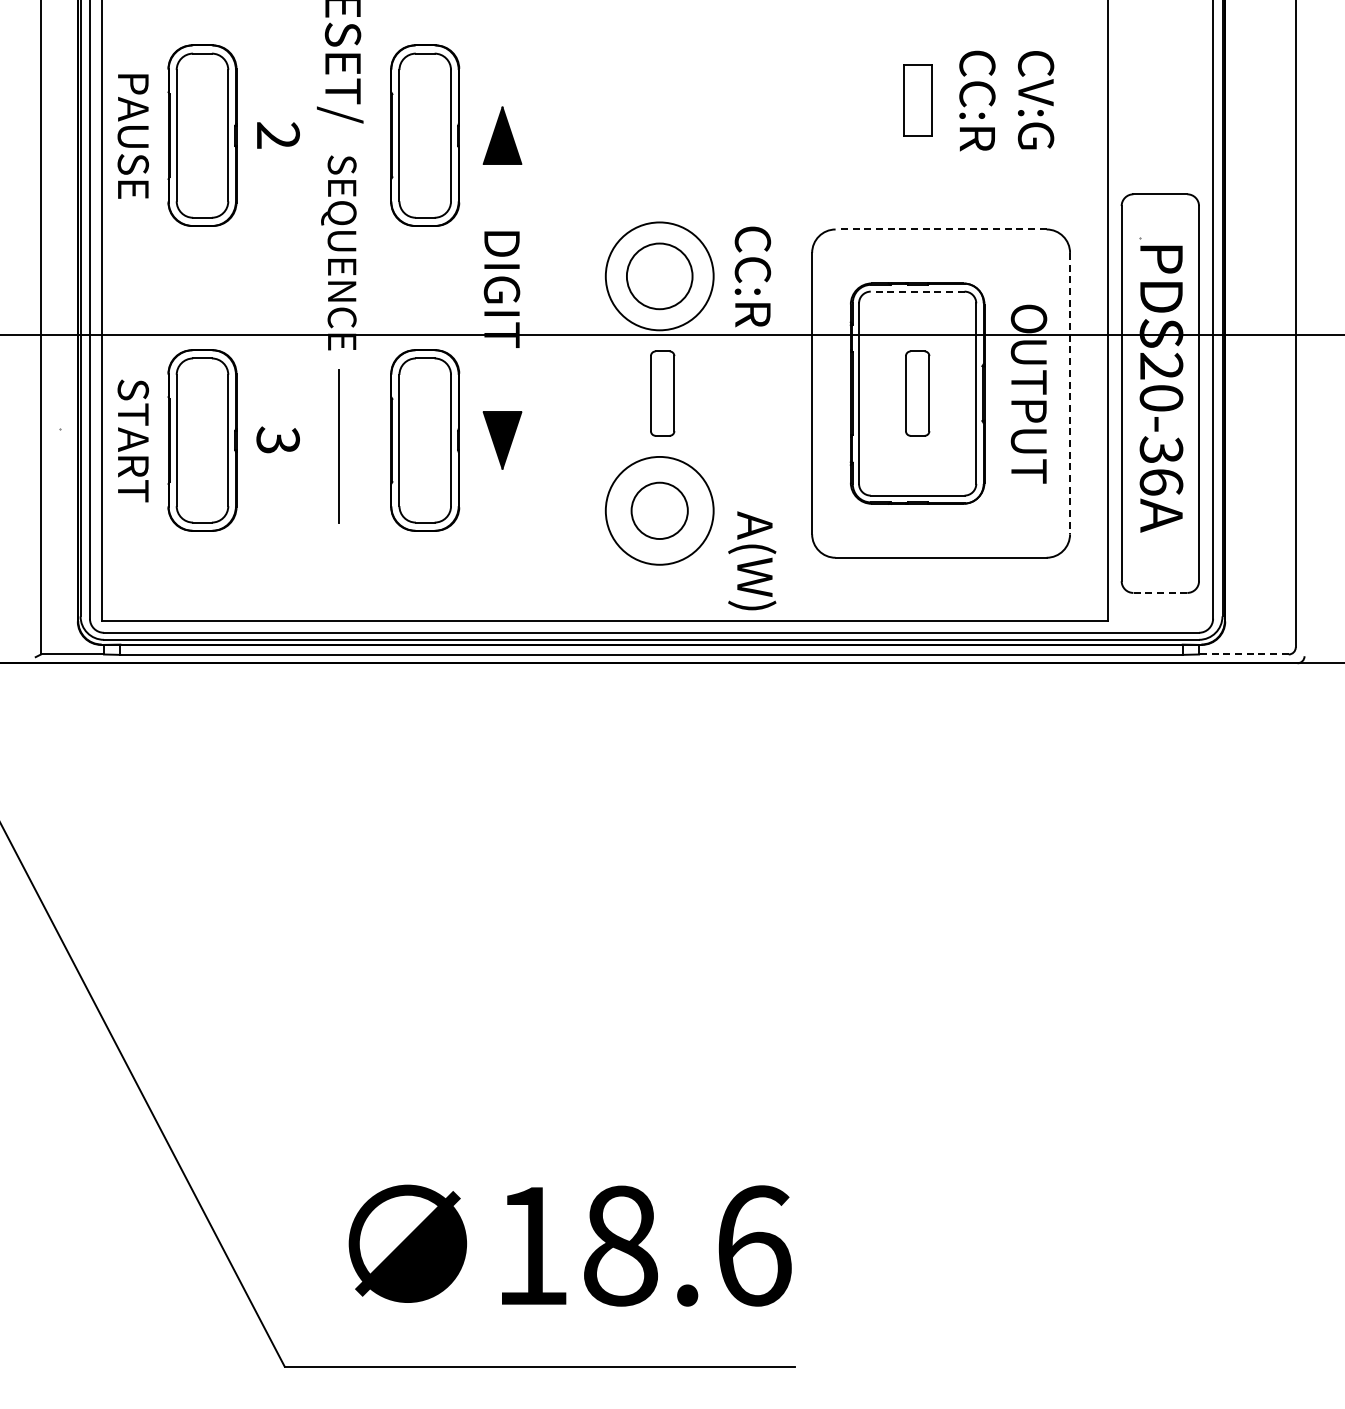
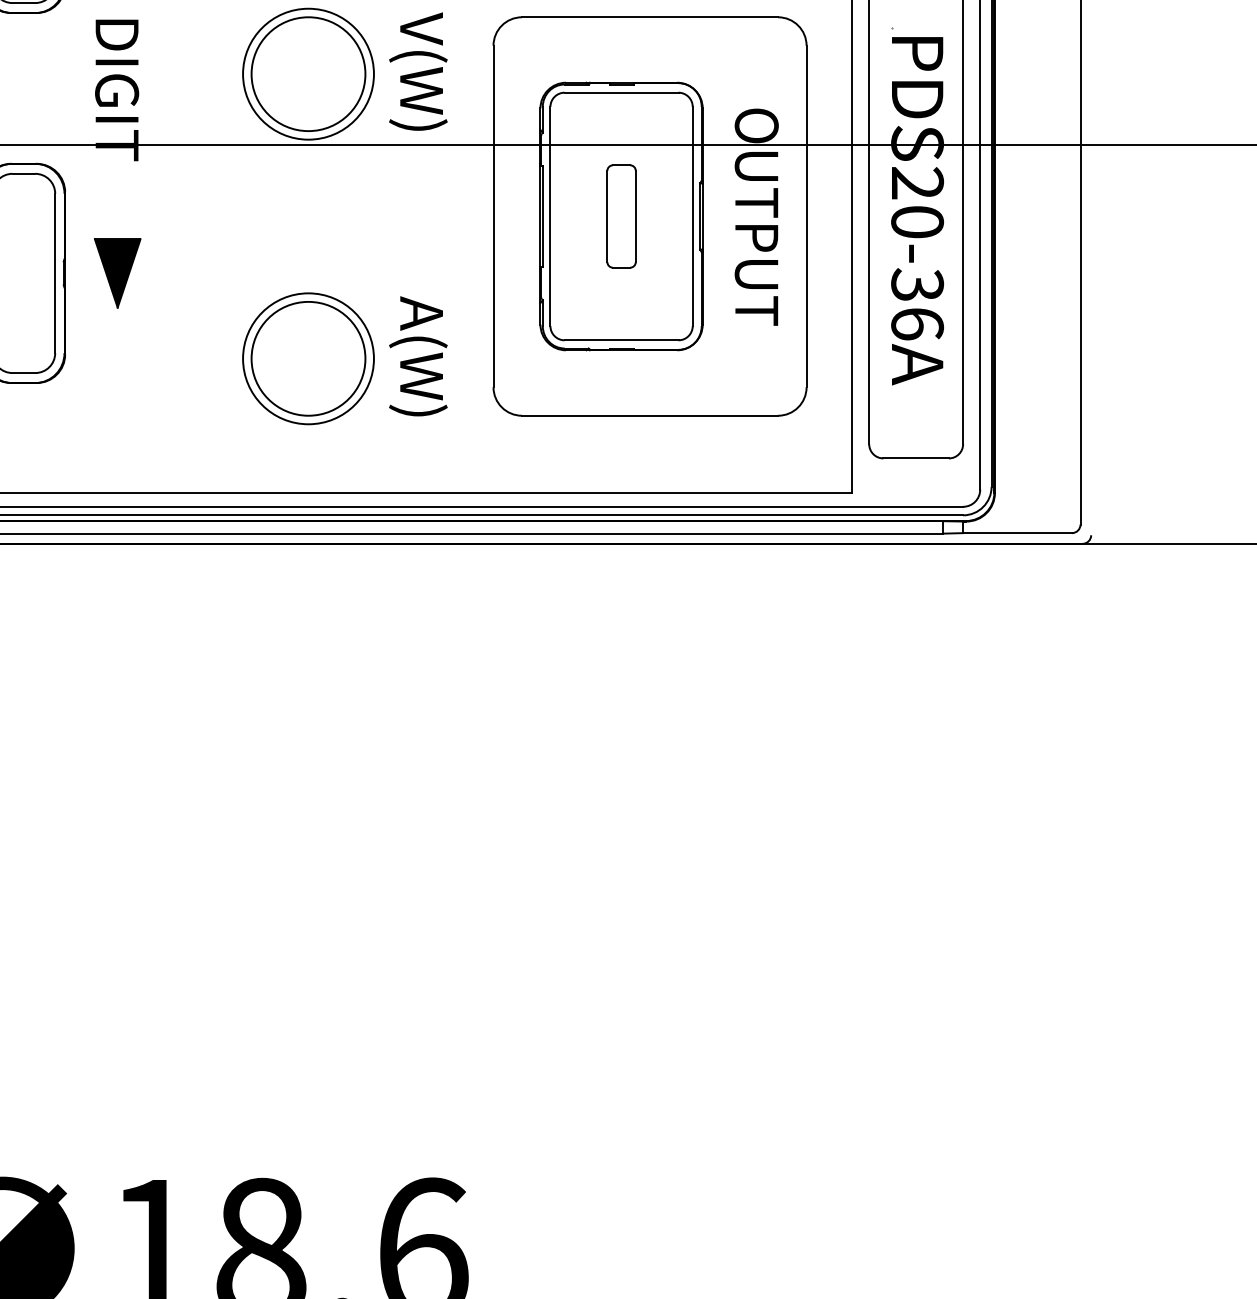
line: (941, 229) -> (650, 17), dashed -> solid
circle: (659, 276) -> (308, 74), size x1.43
text: (750, 276) -> (418, 74), CC:R -> V(W)
line: (917, 291) -> (621, 92), dashed -> solid
part: (662, 393) -> (311, 216), removed
line: (1070, 393) -> (807, 216), dashed -> solid
circle: (659, 510) -> (308, 358), size x1.67
text: (752, 560) -> (418, 355), moved
line: (1160, 592) -> (916, 457), dashed -> solid
line: (1243, 654) -> (1017, 533), dashed -> solid

